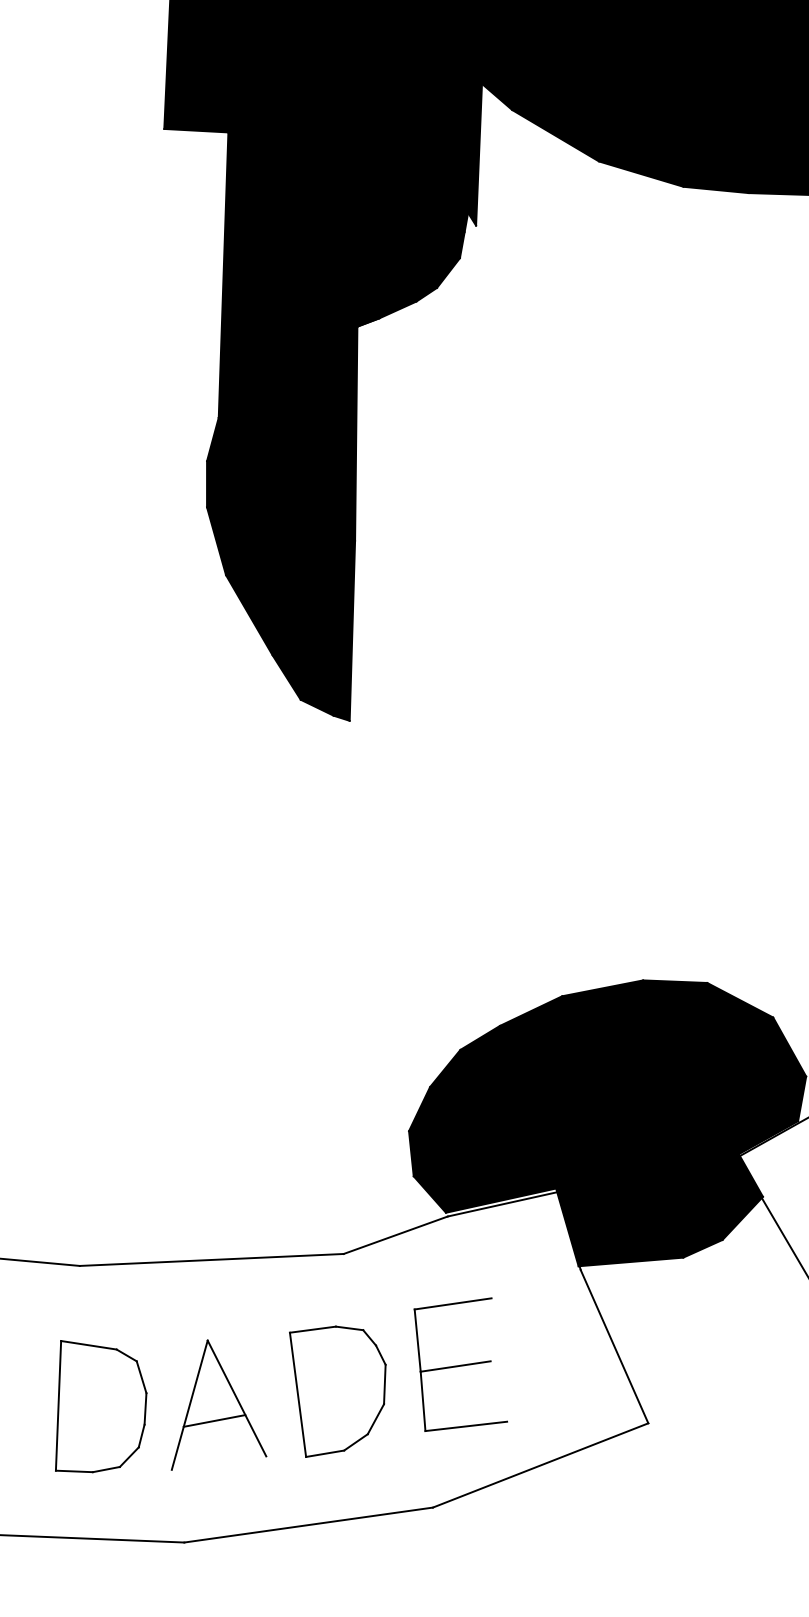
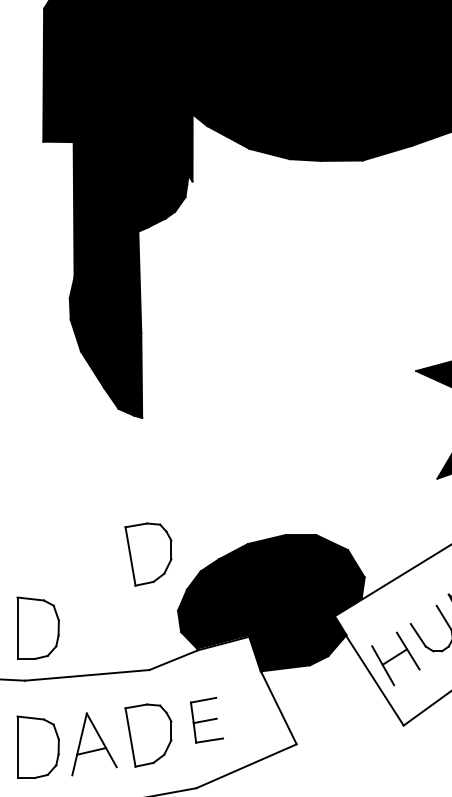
part: (351, 1009) -> (148, 554), added
part: (110, 1154) -> (37, 627), added
part: (459, 1365) -> (206, 720), size x0.7

